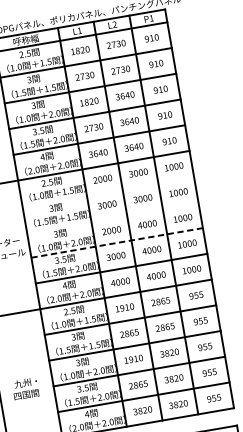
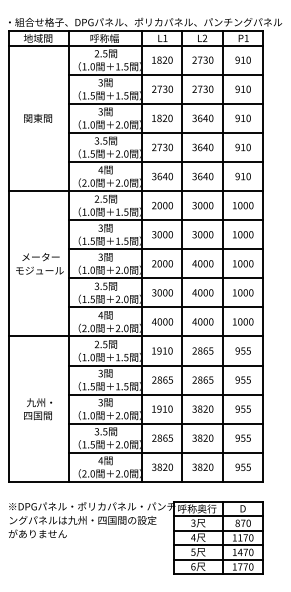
line: (108, 191) -> (166, 220), added
line: (112, 217) -> (166, 249), added
line: (117, 243) -> (166, 278), dashed -> solid
text: (26, 389) -> (38, 409), moved

